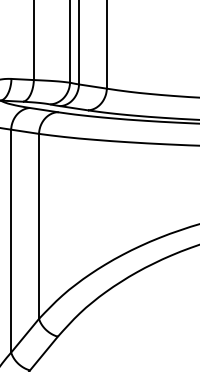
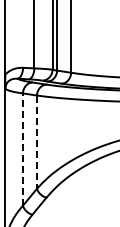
line: (38, 227) -> (36, 142), solid -> dashed
line: (10, 240) -> (22, 149), solid -> dashed

